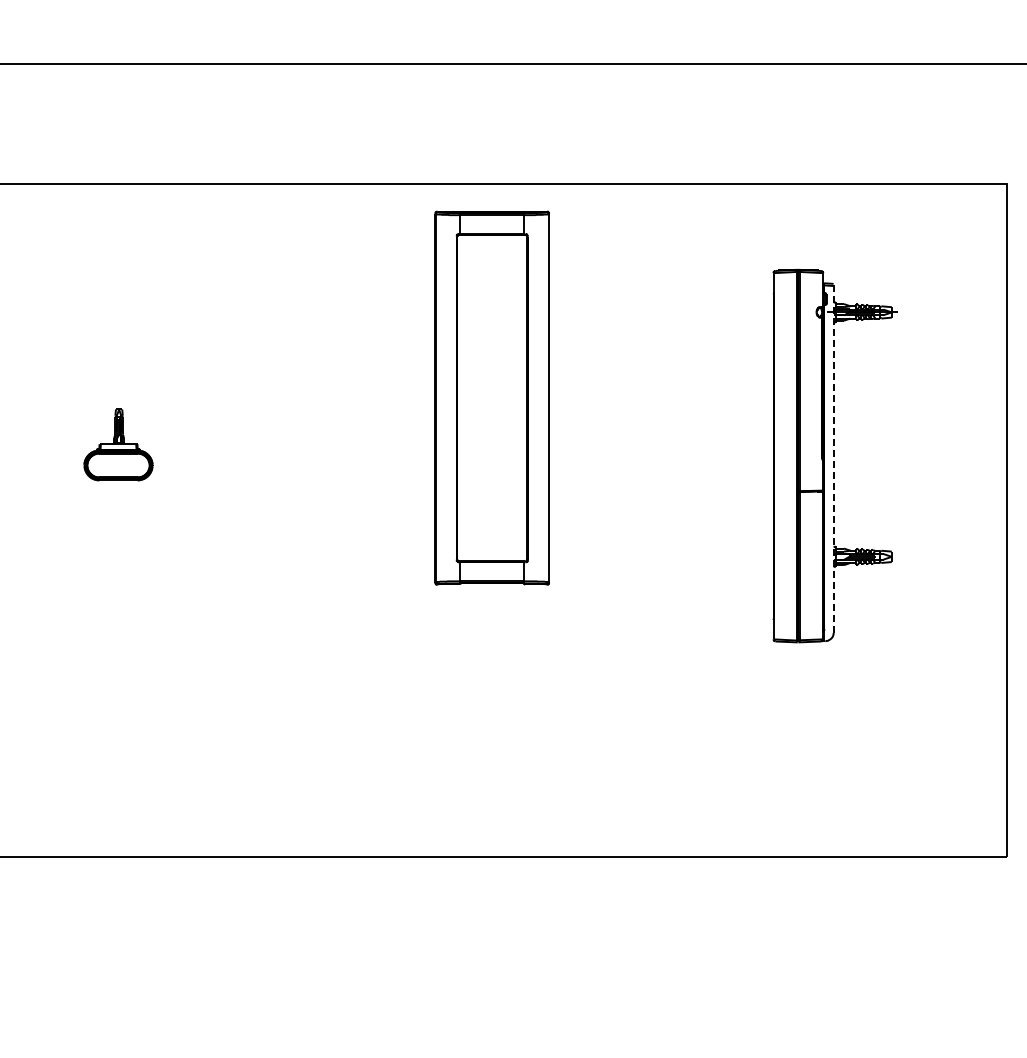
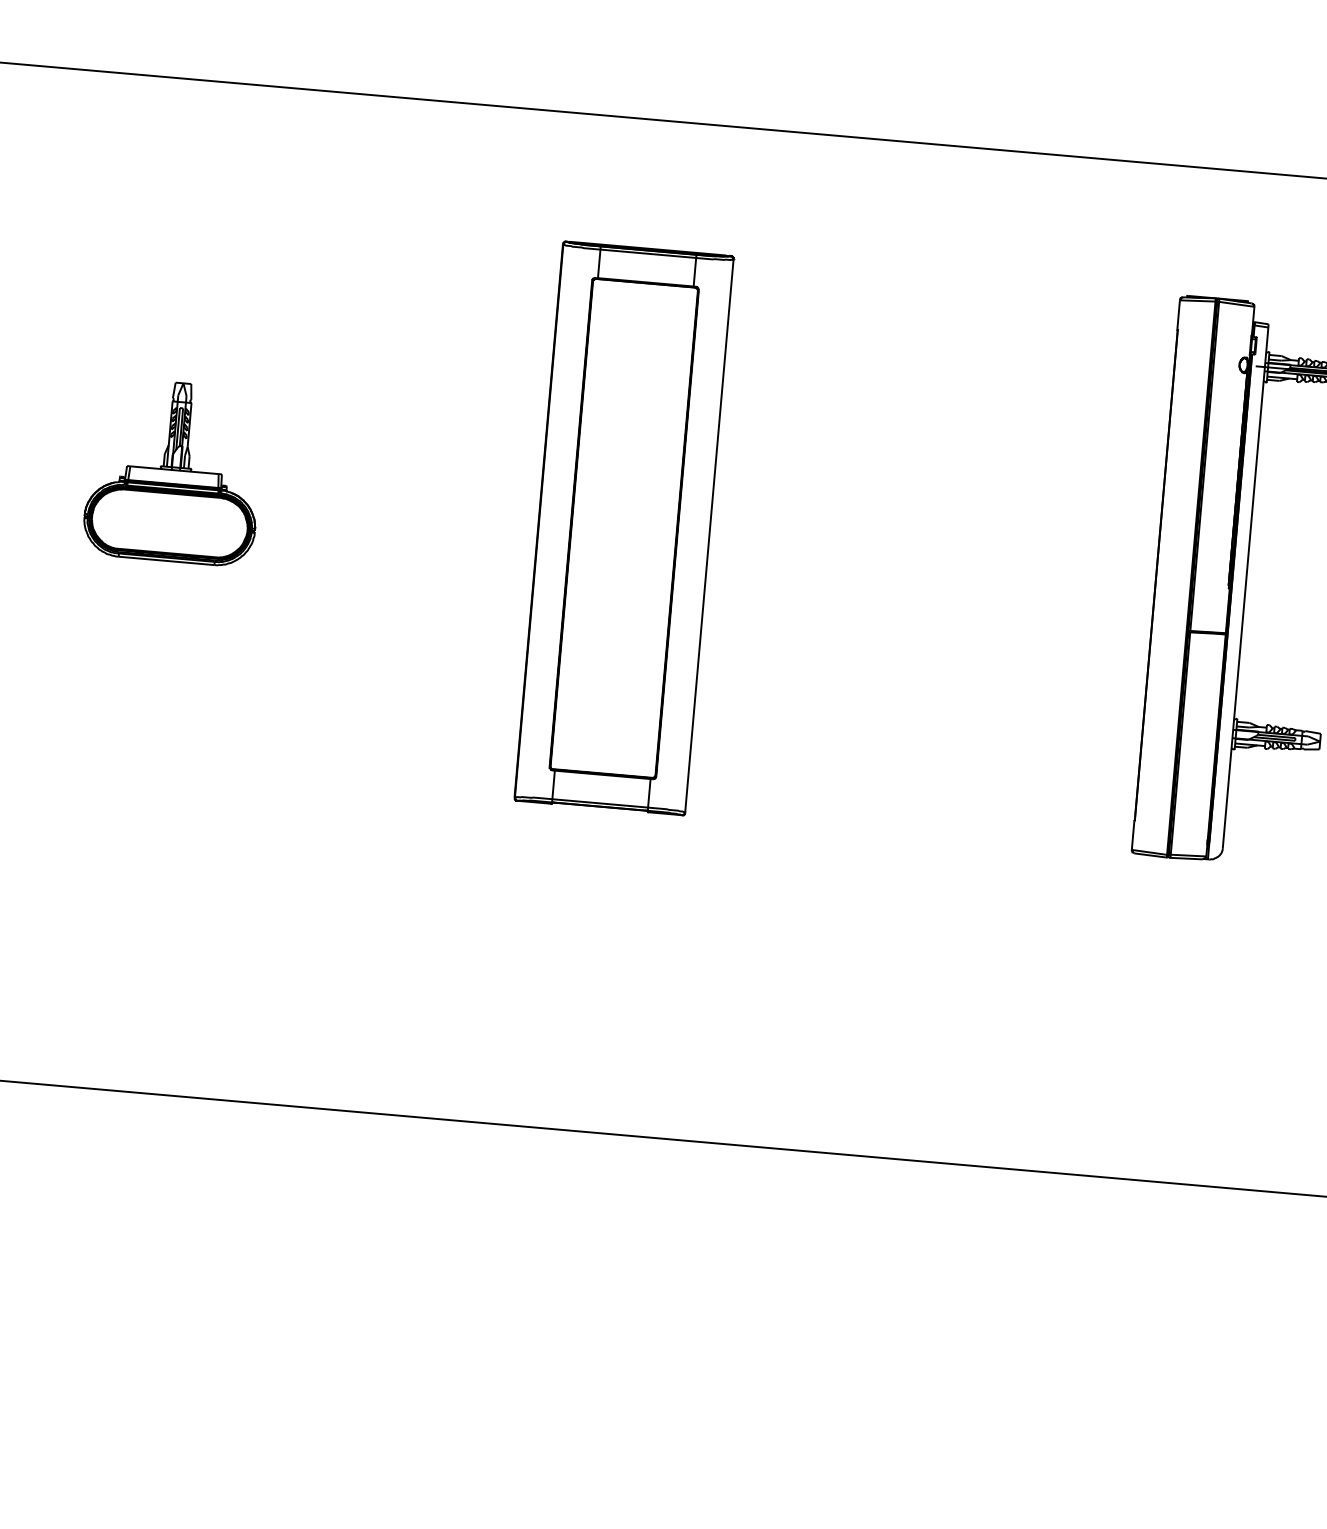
part: (491, 397) -> (623, 527), moved
part: (118, 444) -> (174, 471), size x1.67
line: (833, 458) -> (1245, 586), dashed -> solid

